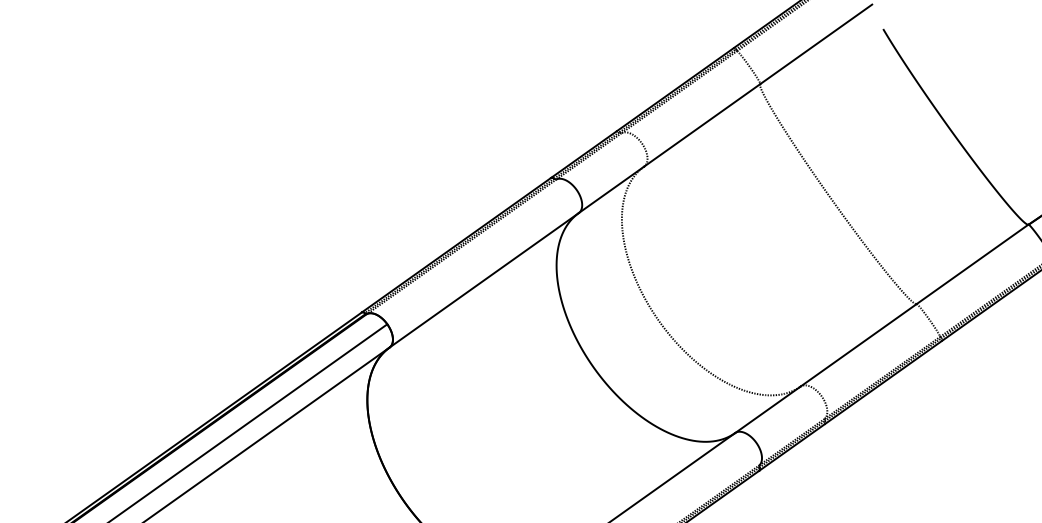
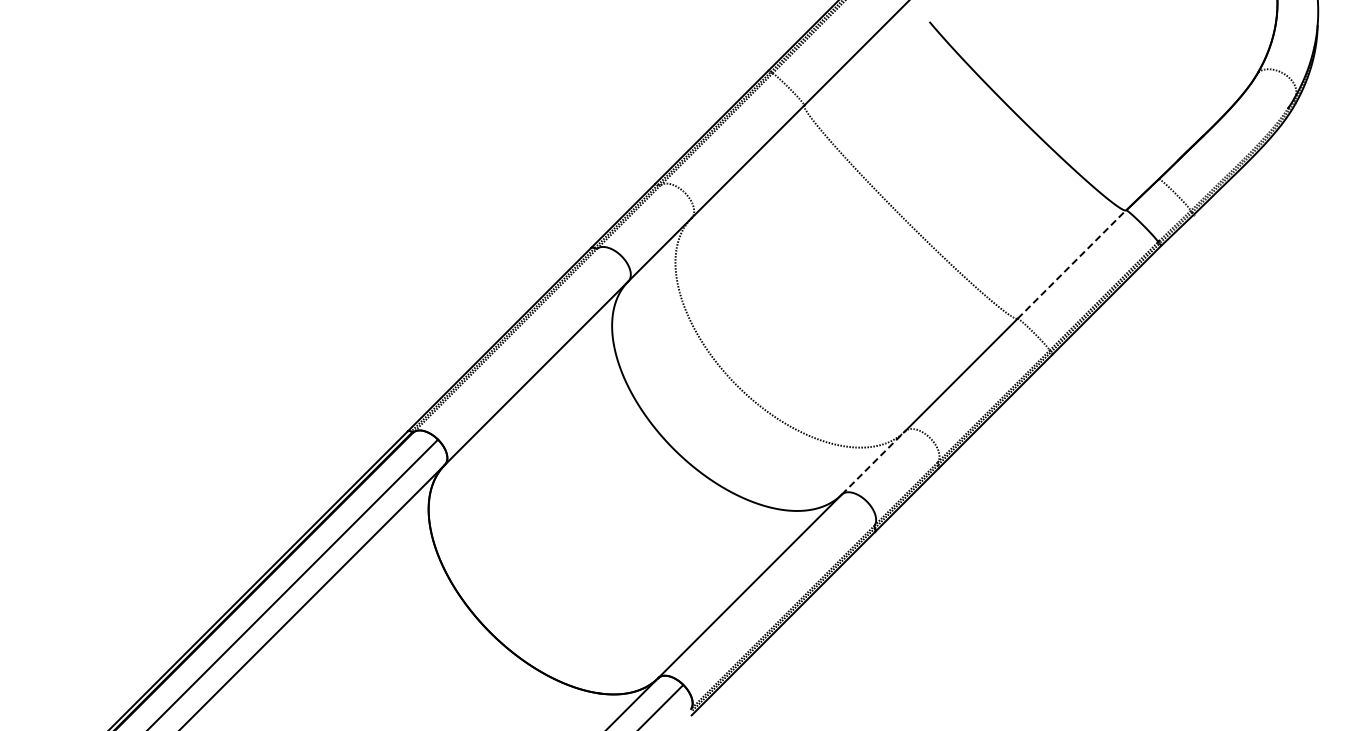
line: (972, 264) -> (1071, 264), solid -> dashed
line: (767, 410) -> (873, 463), solid -> dashed

